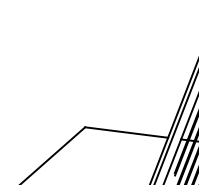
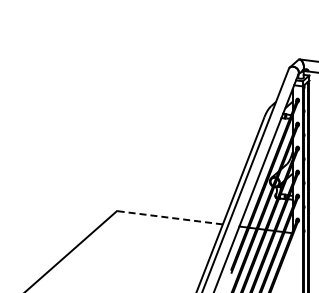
line: (126, 132) -> (169, 217), solid -> dashed

